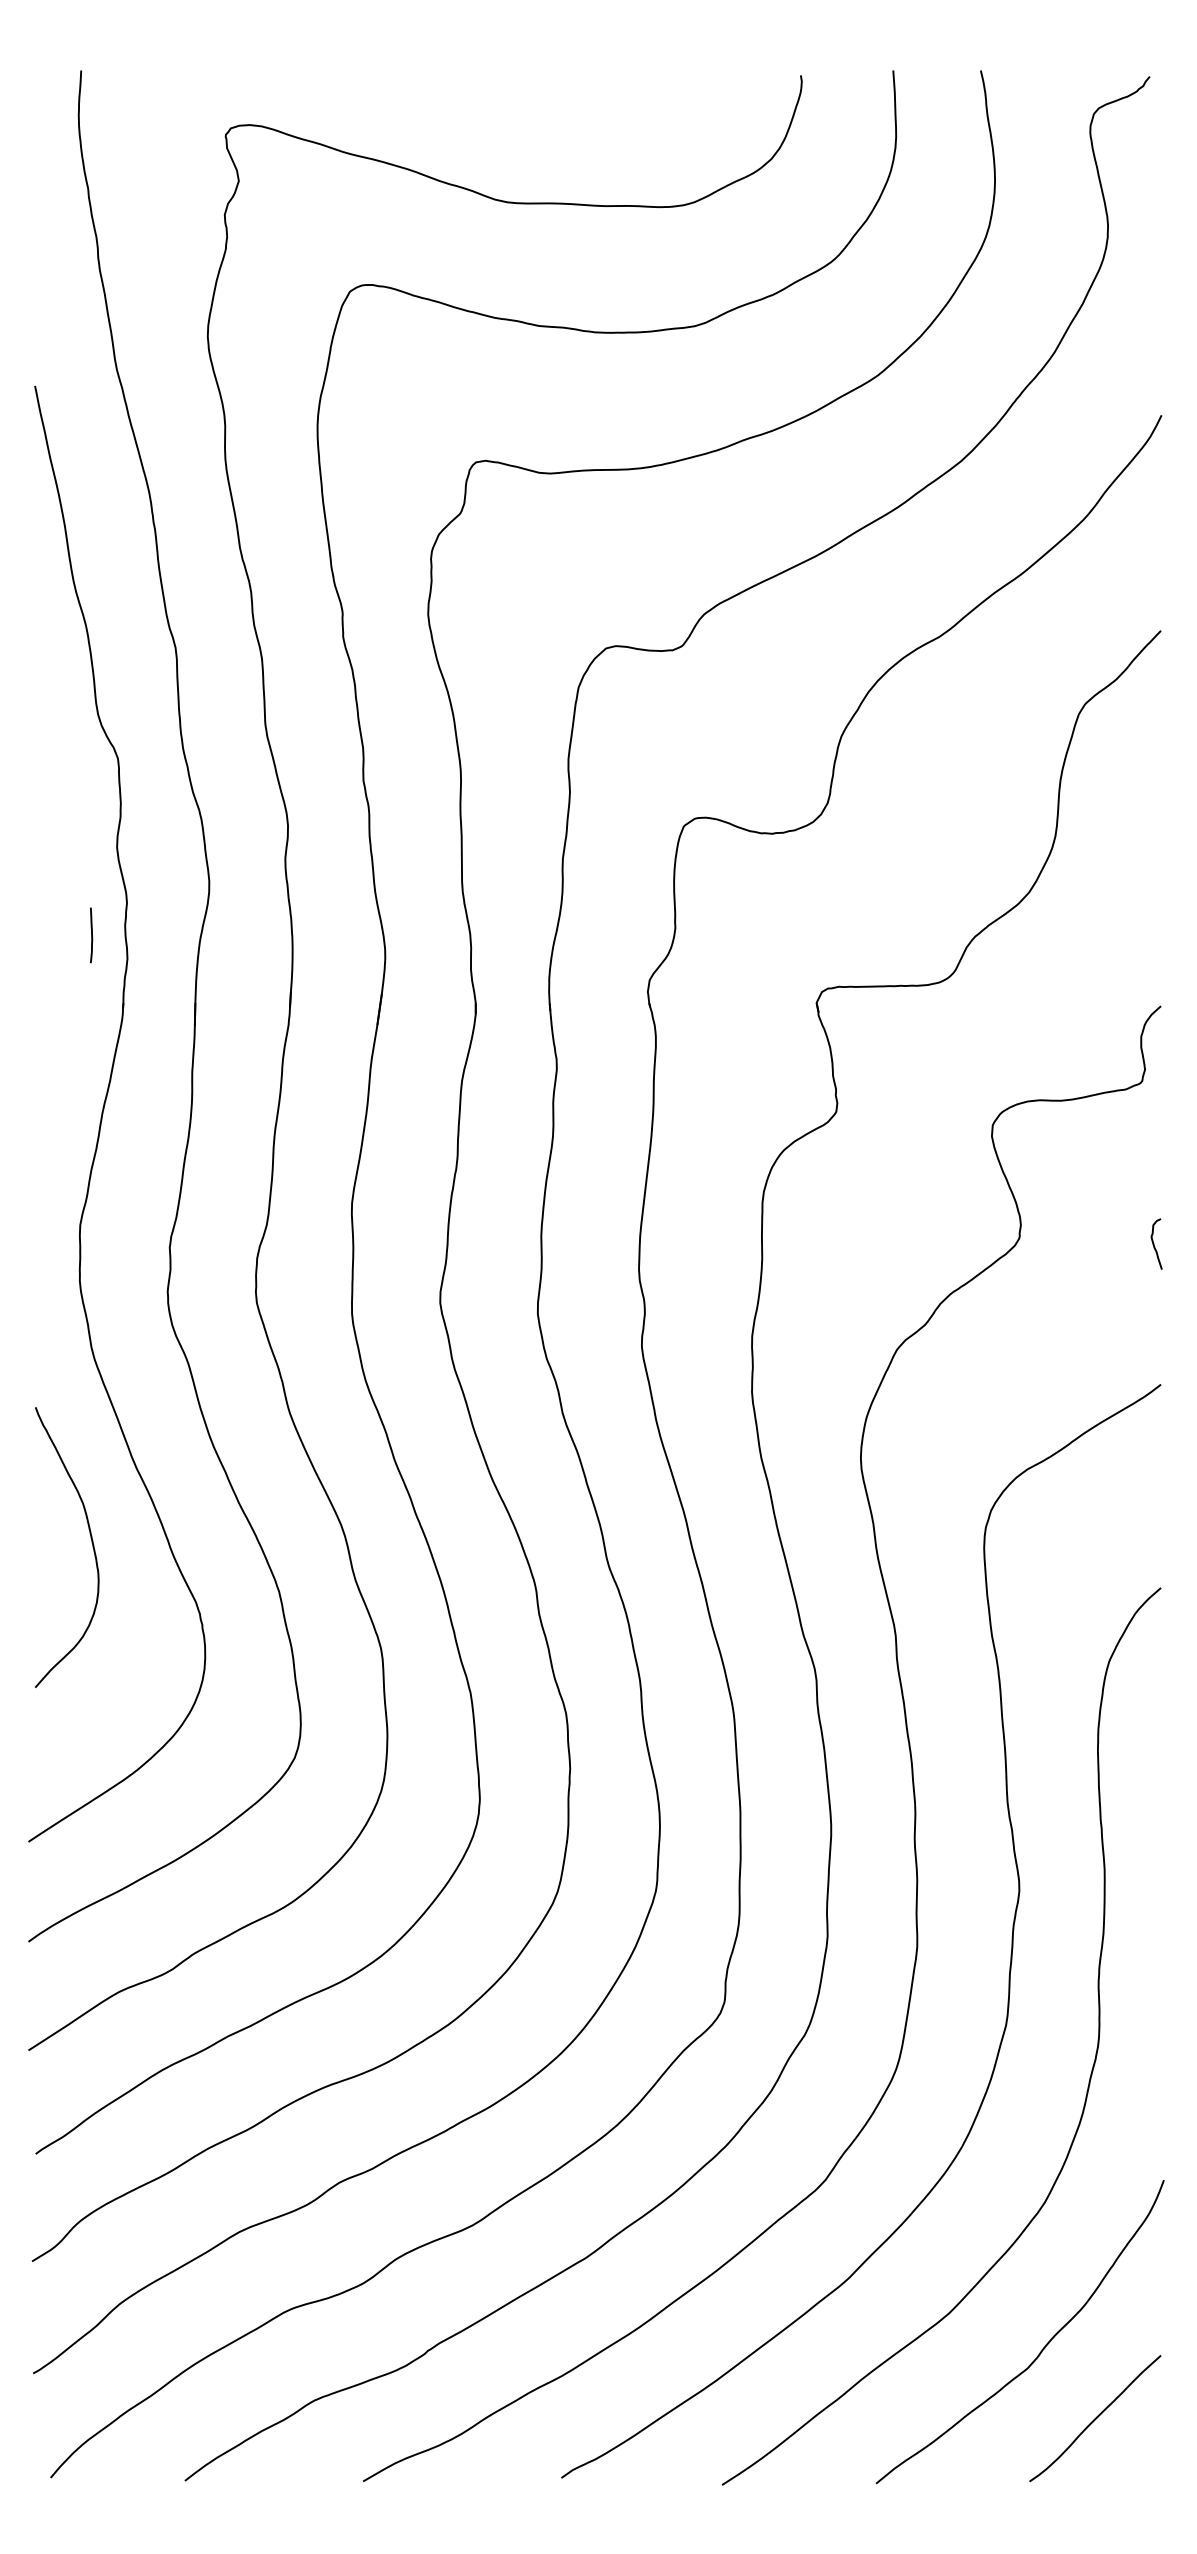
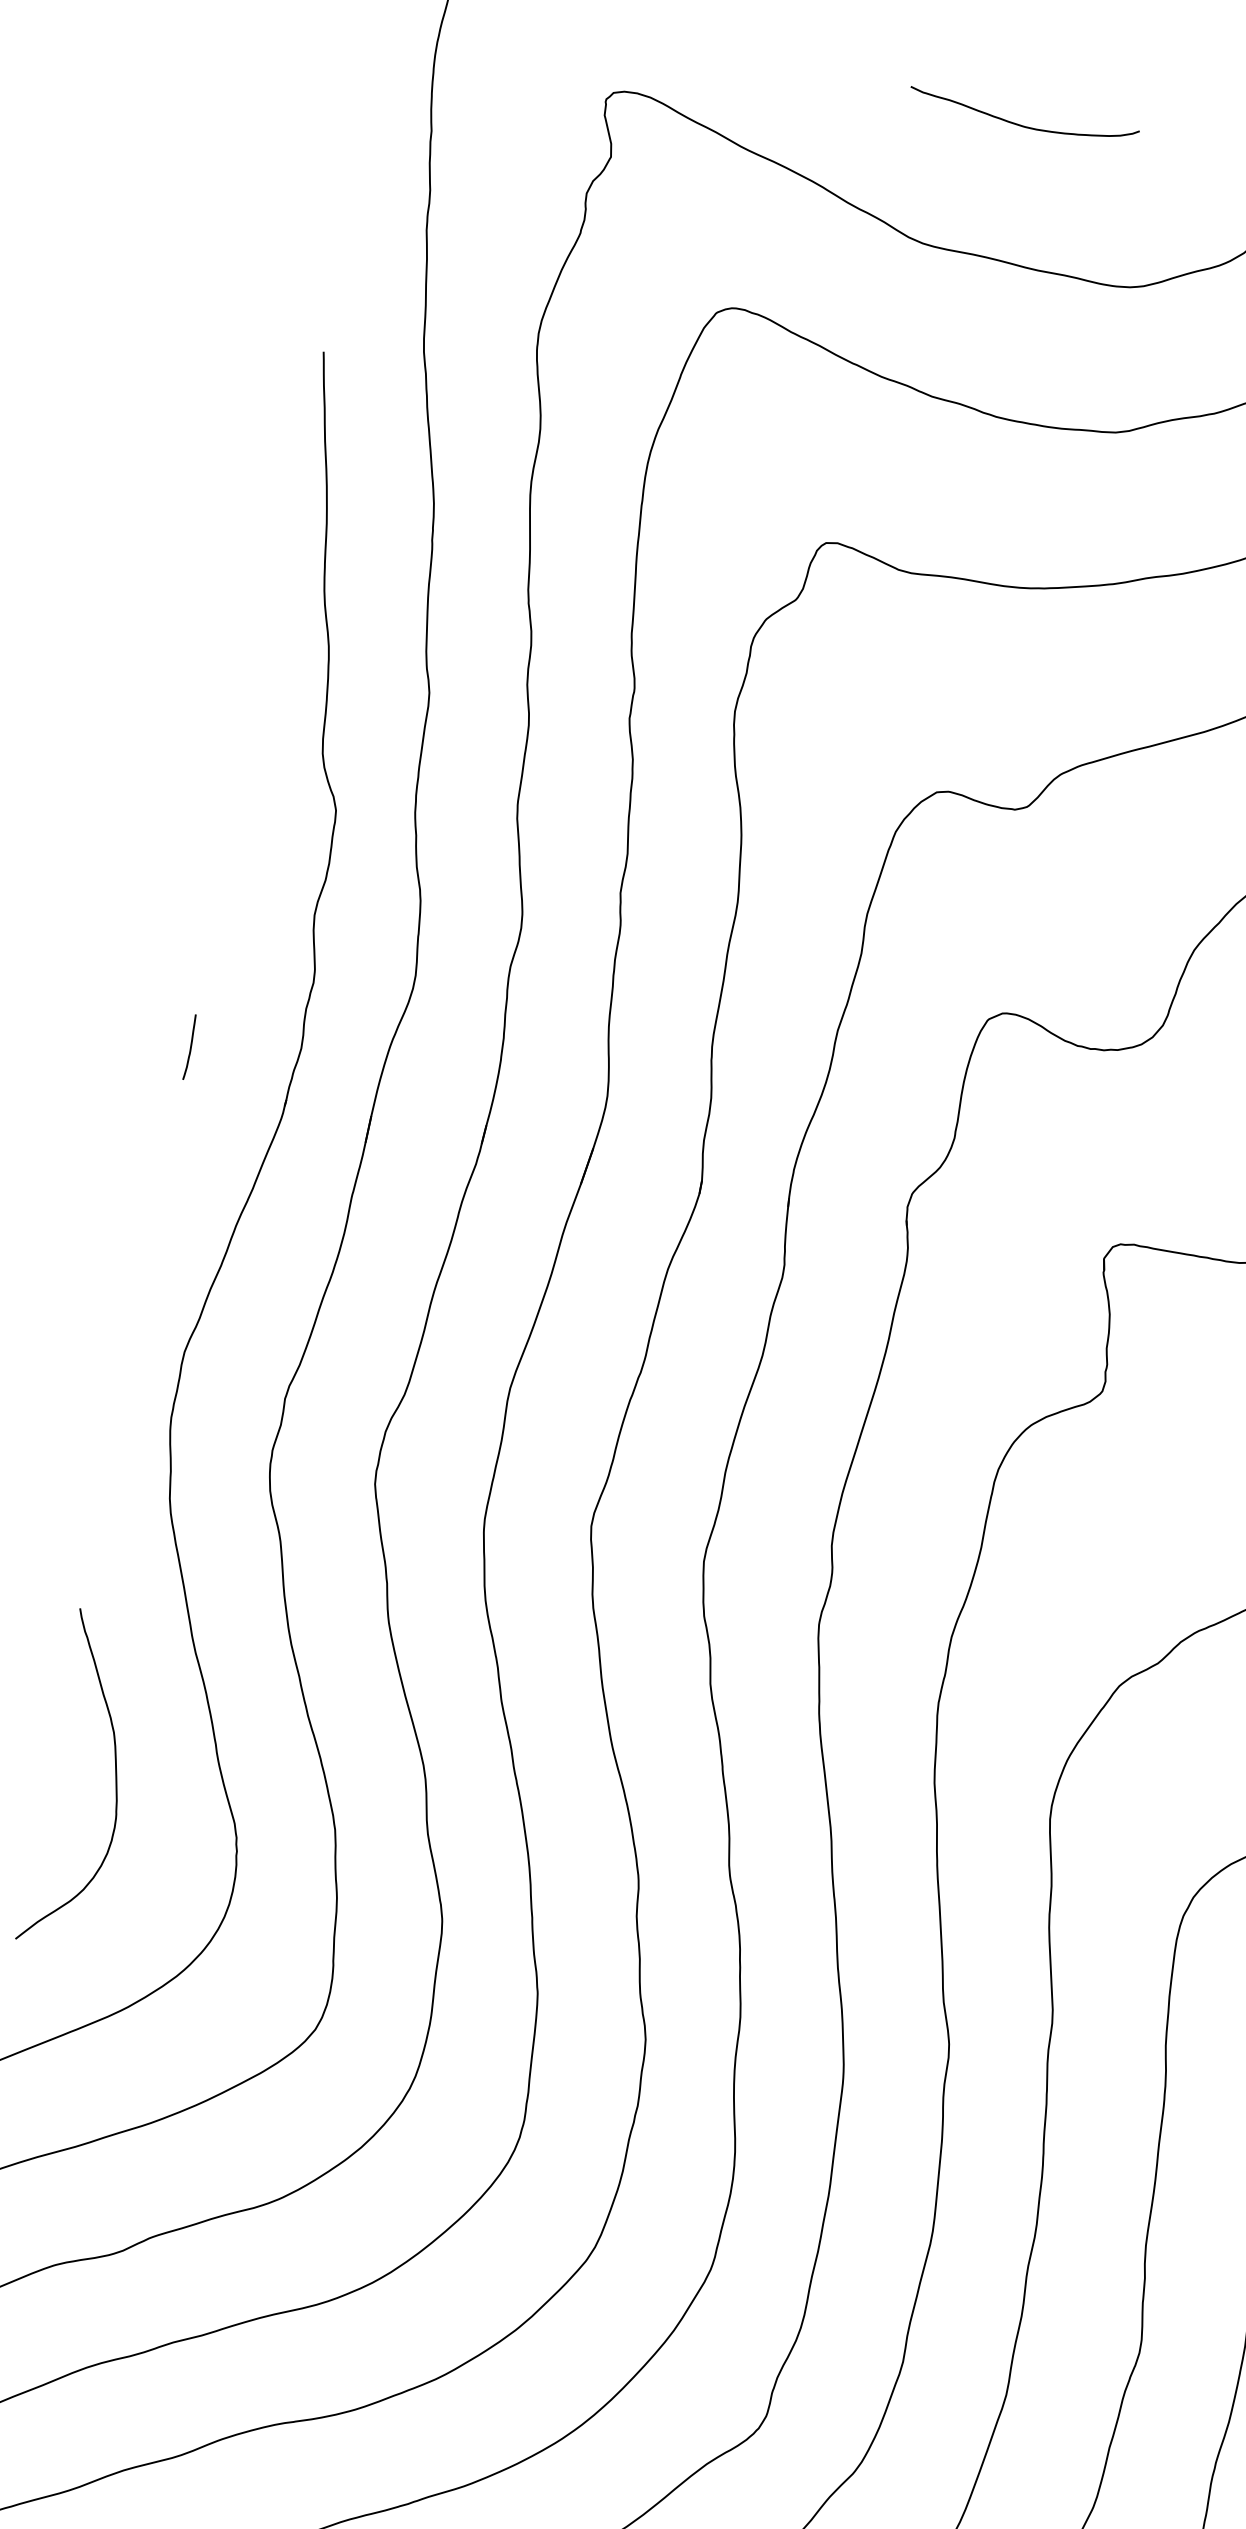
curve: (569, 89) -> (1021, 124), added
curve: (91, 935) -> (190, 1047), moved
curve: (91, 1542) -> (115, 1780), moved

